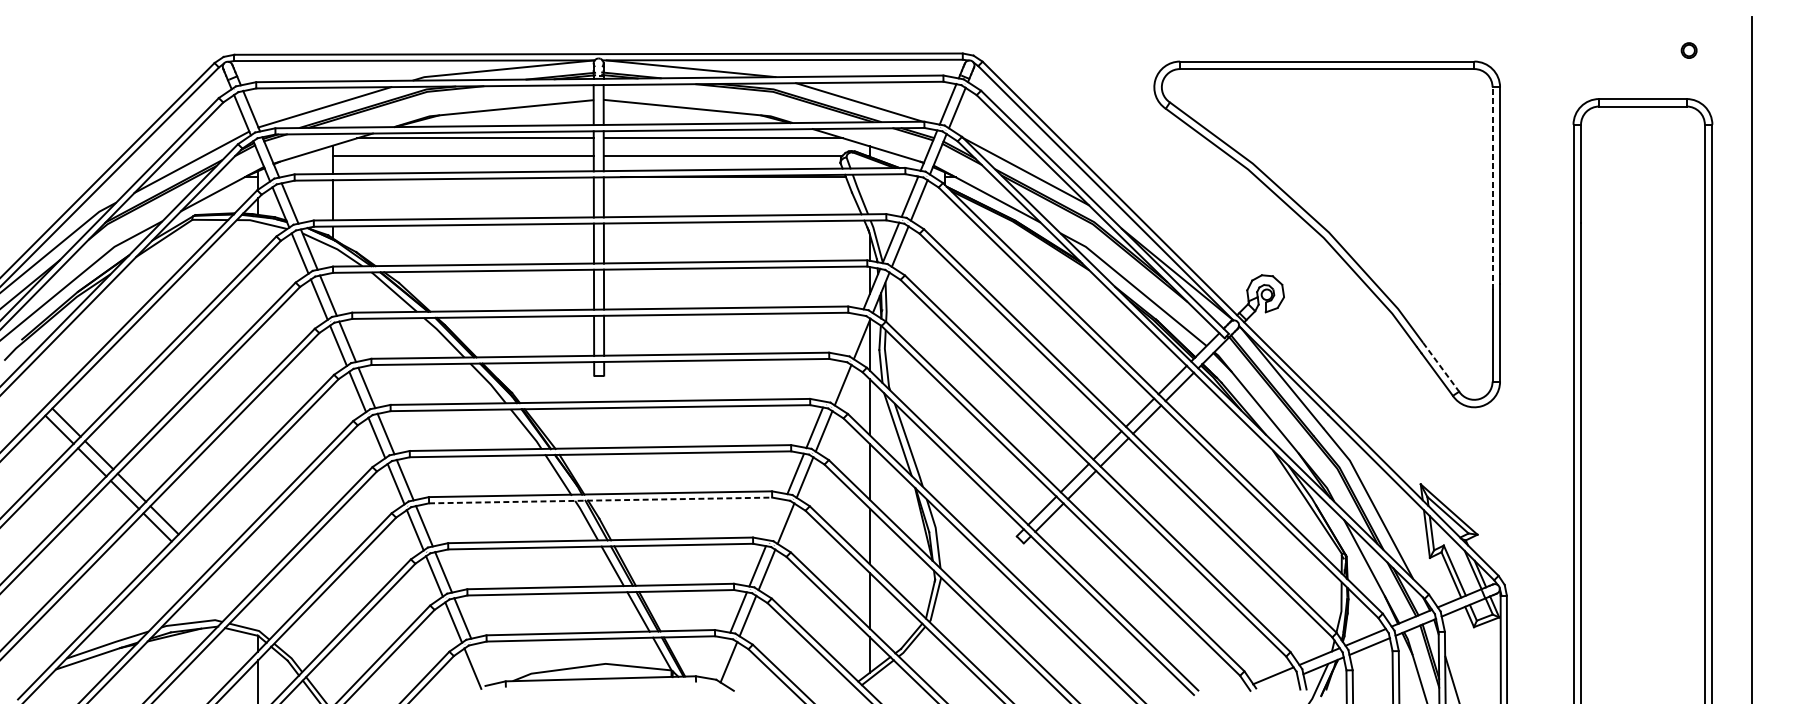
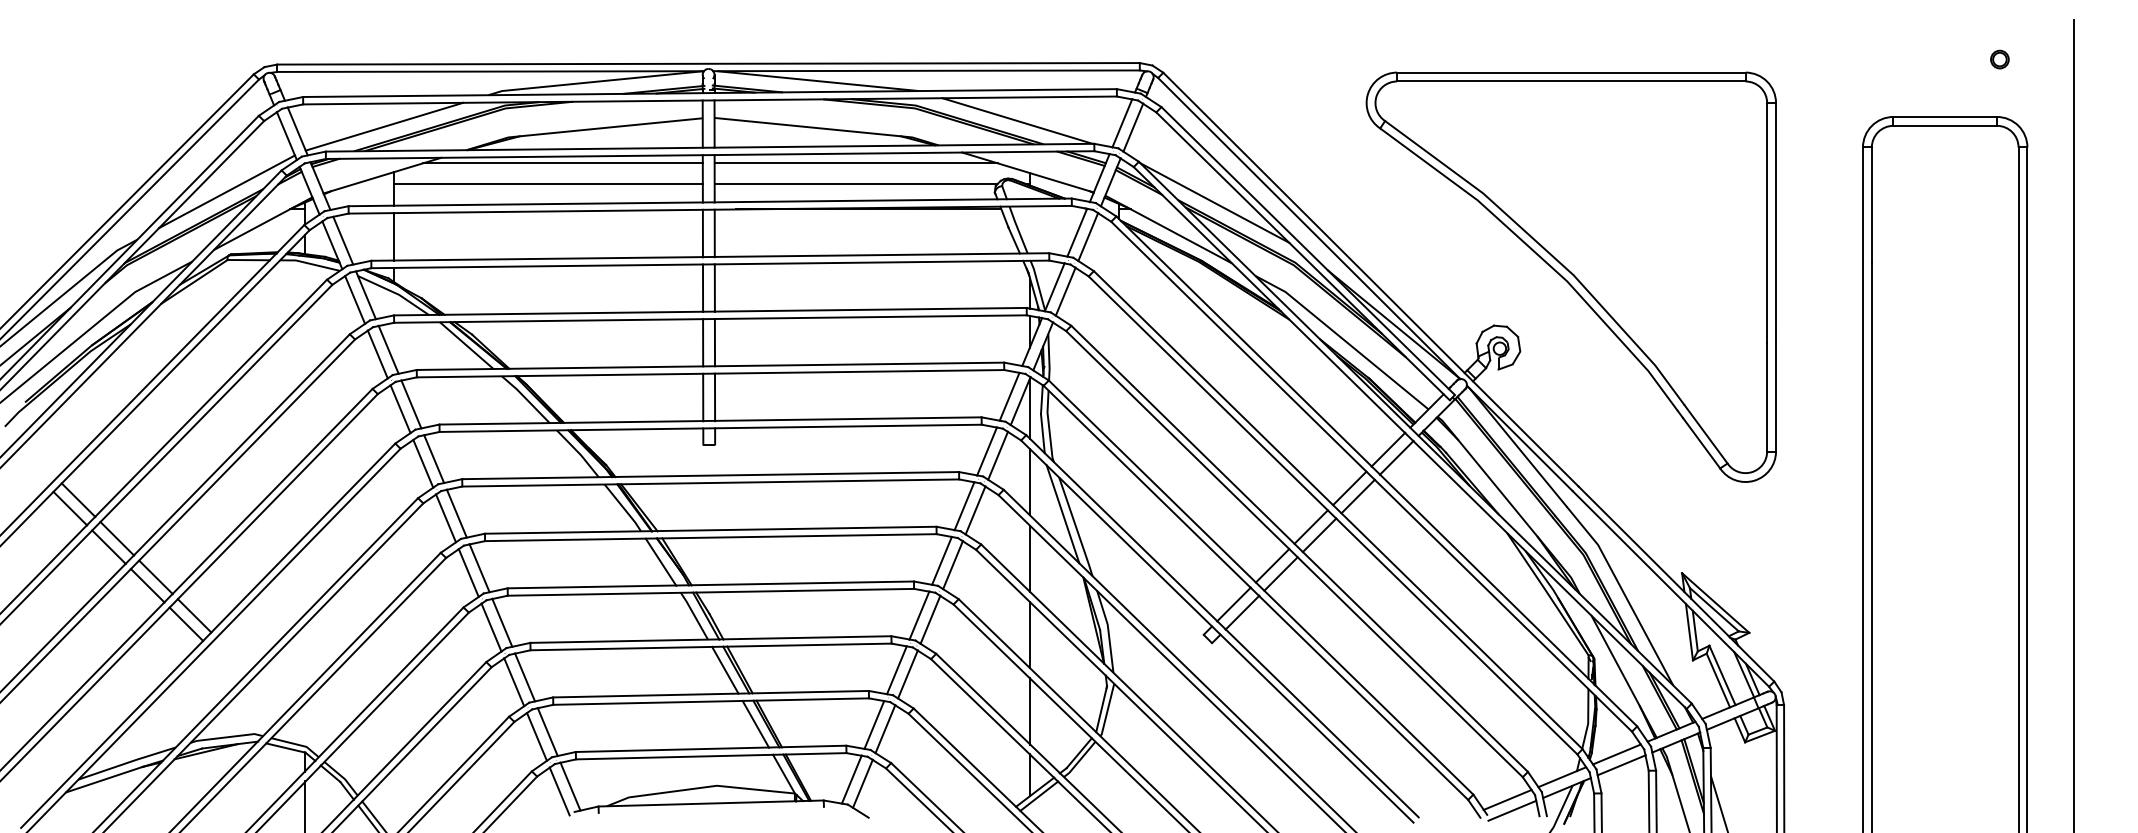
line: (1492, 189) -> (1767, 223), dashed -> solid
line: (852, 335) -> (1009, 396), added
line: (1441, 367) -> (1706, 434), dashed -> solid
line: (834, 381) -> (987, 451), added
line: (601, 500) -> (711, 592), dashed -> solid
line: (776, 520) -> (919, 615), added
line: (719, 658) -> (851, 779), added
line: (482, 664) -> (570, 786), added
line: (1277, 684) -> (1512, 810), added

